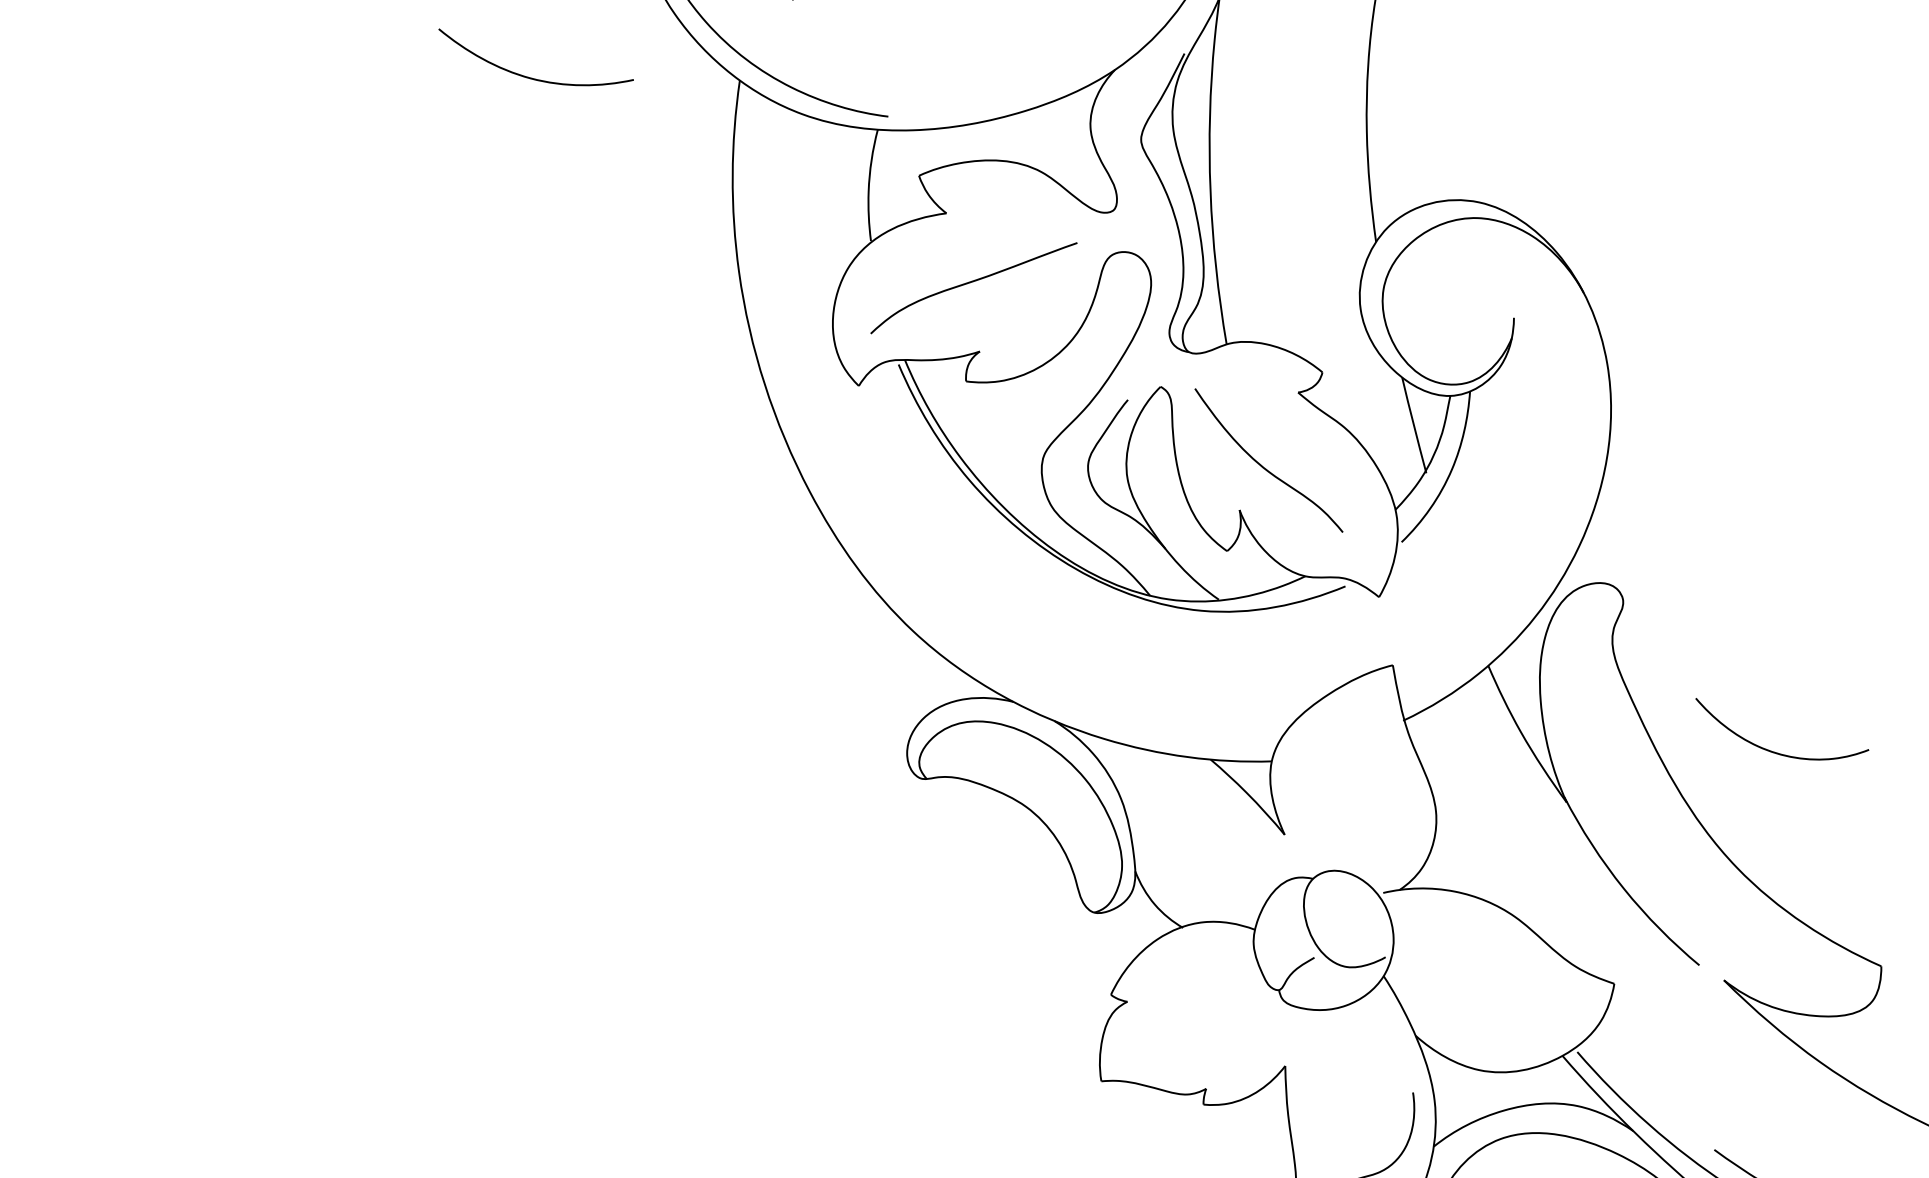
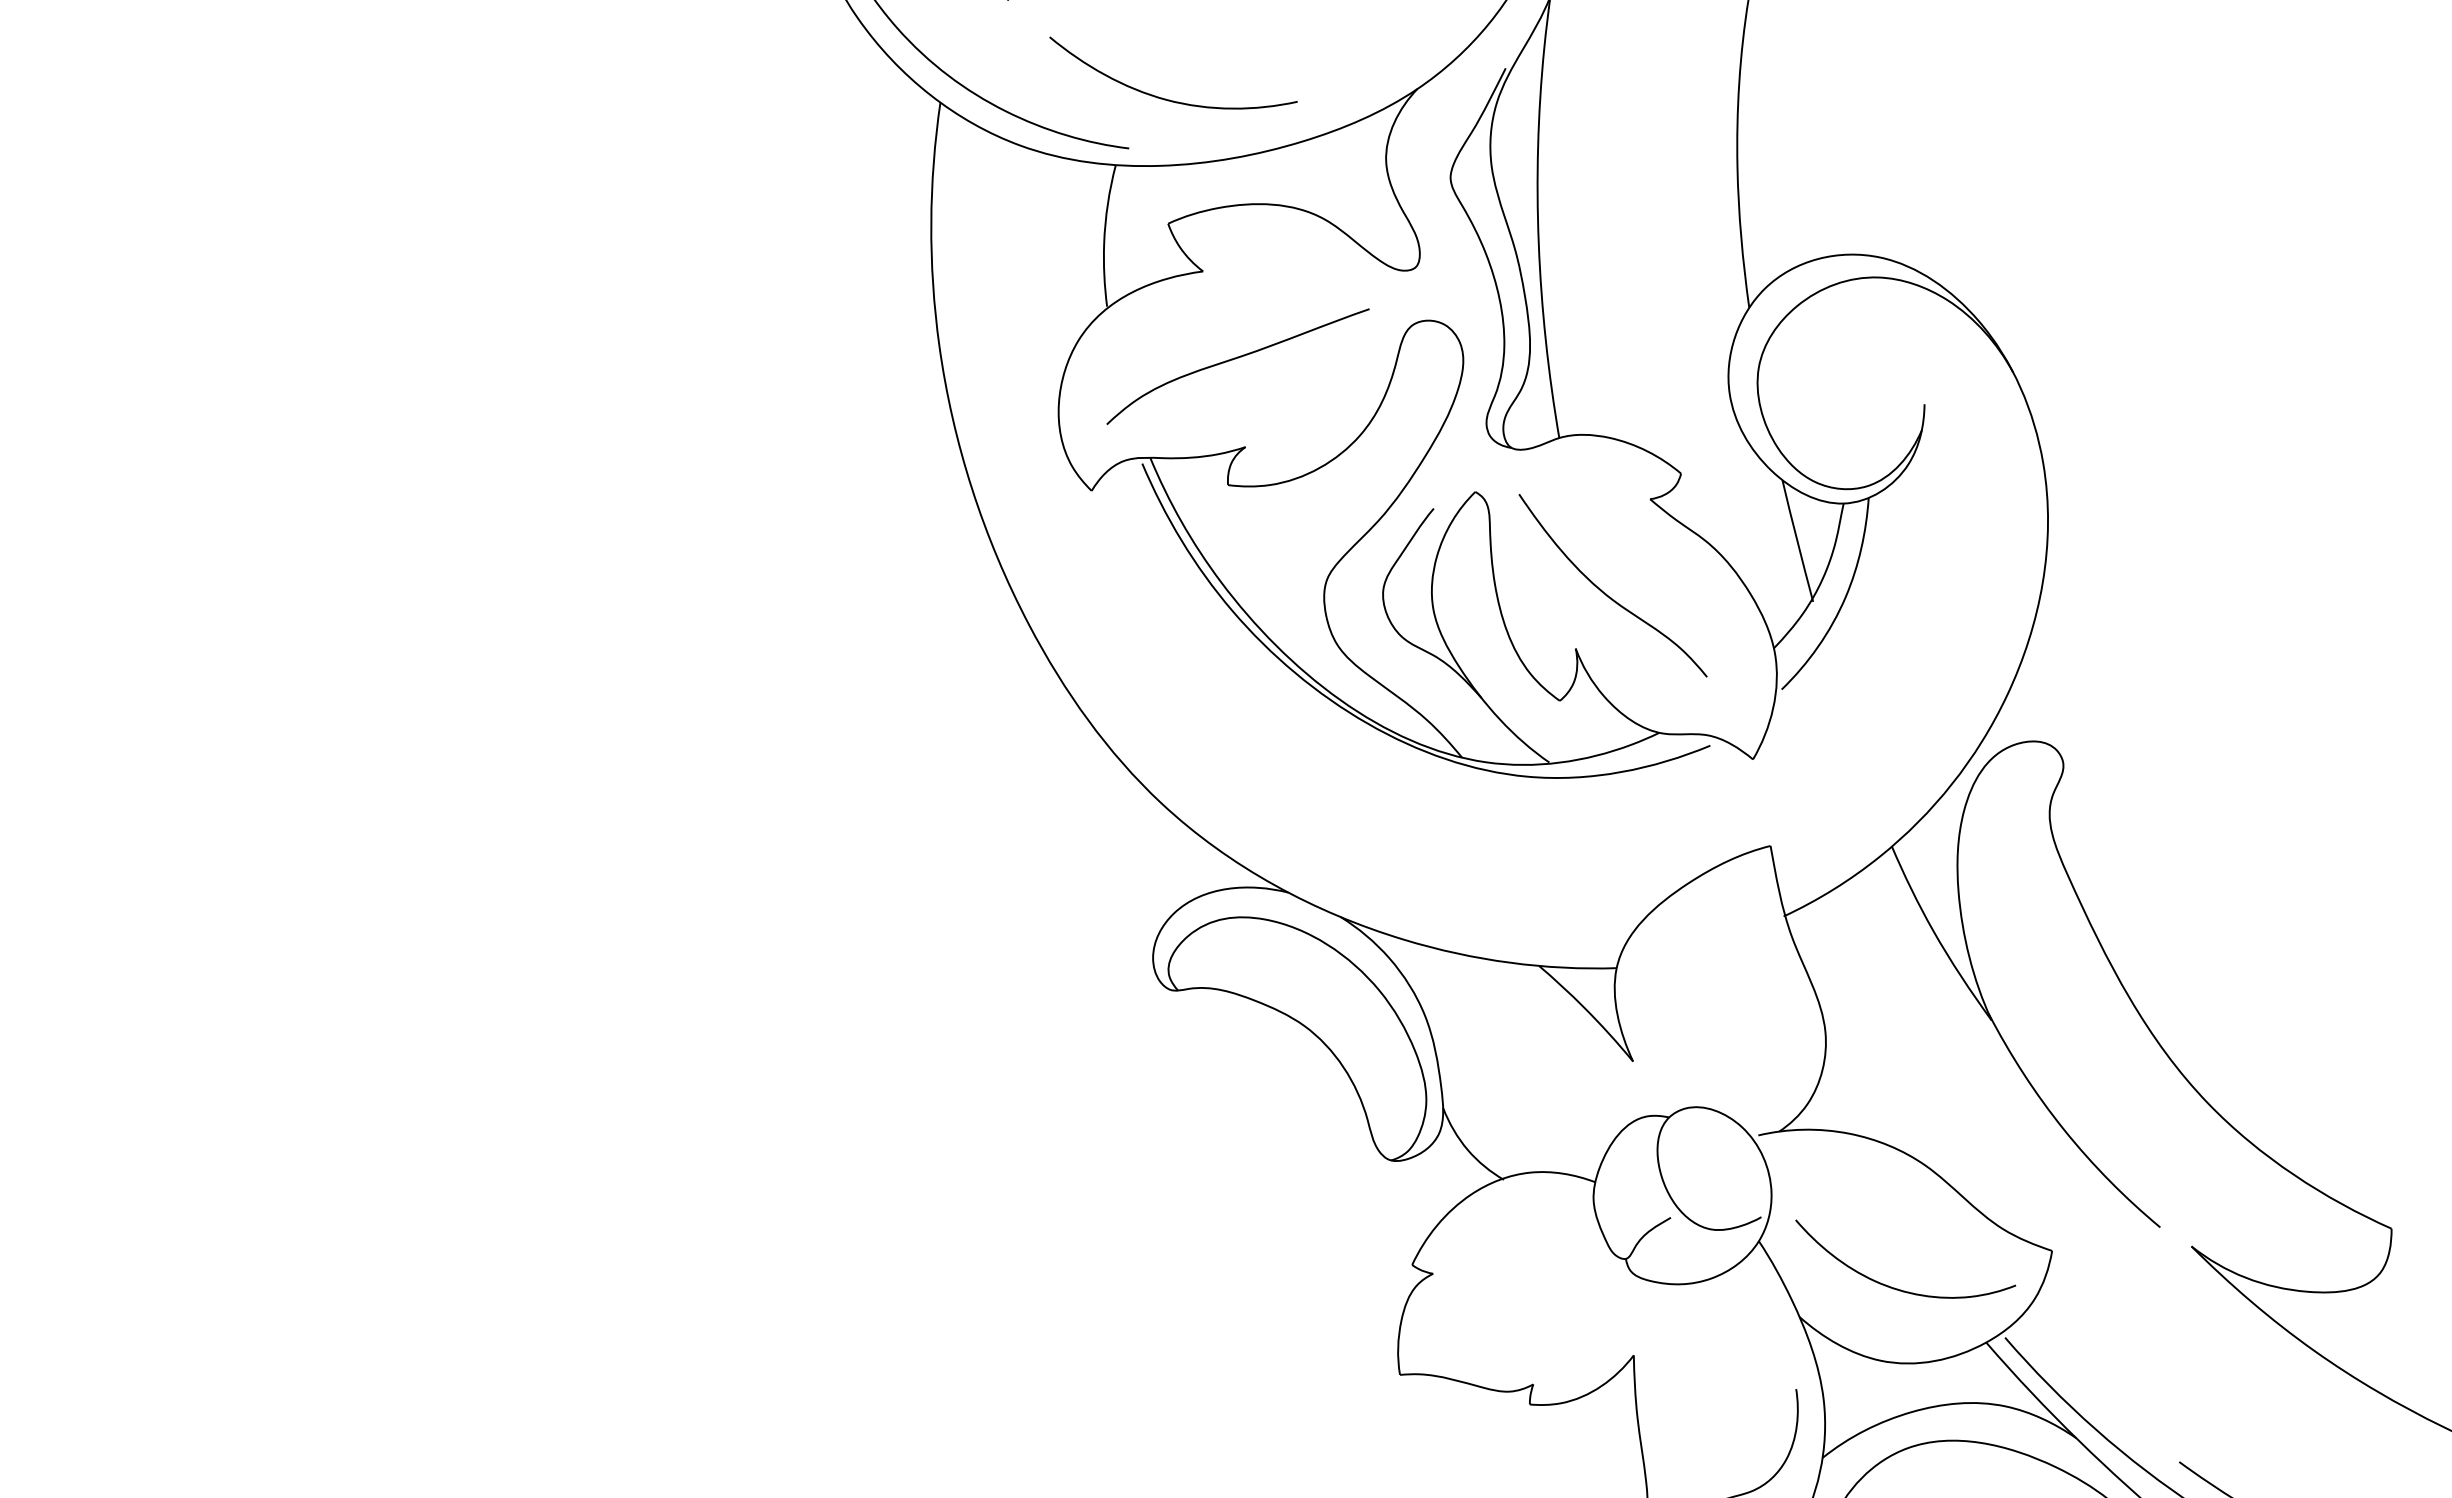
curve: (529, 77) -> (1165, 98), moved
curve: (1773, 751) -> (1894, 1287), moved

